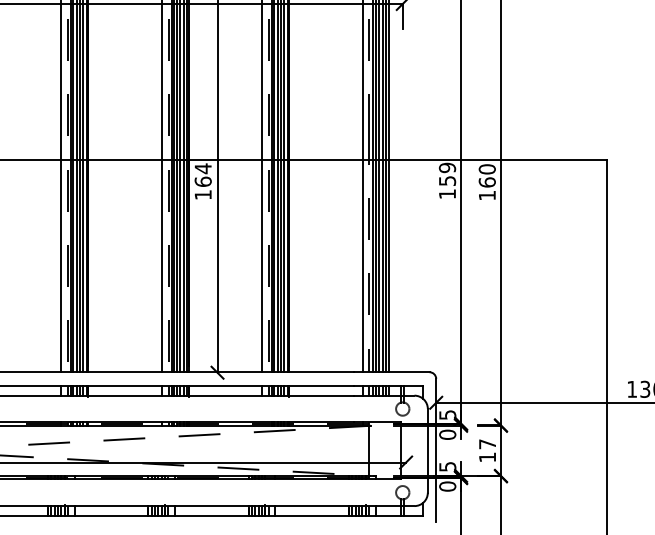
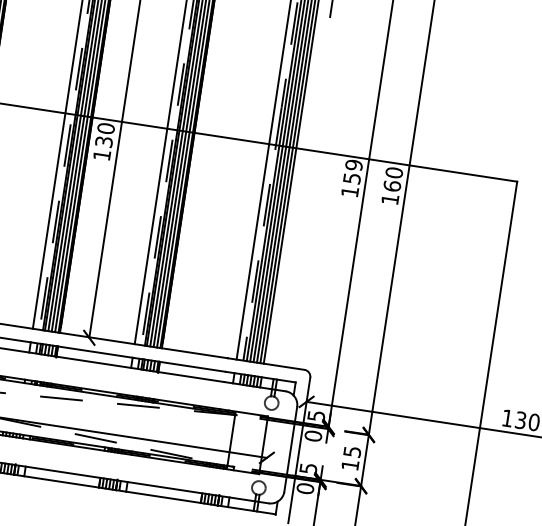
text: (202, 174) -> (104, 134), 164 -> 130
text: (487, 444) -> (352, 452), 17 -> 15

